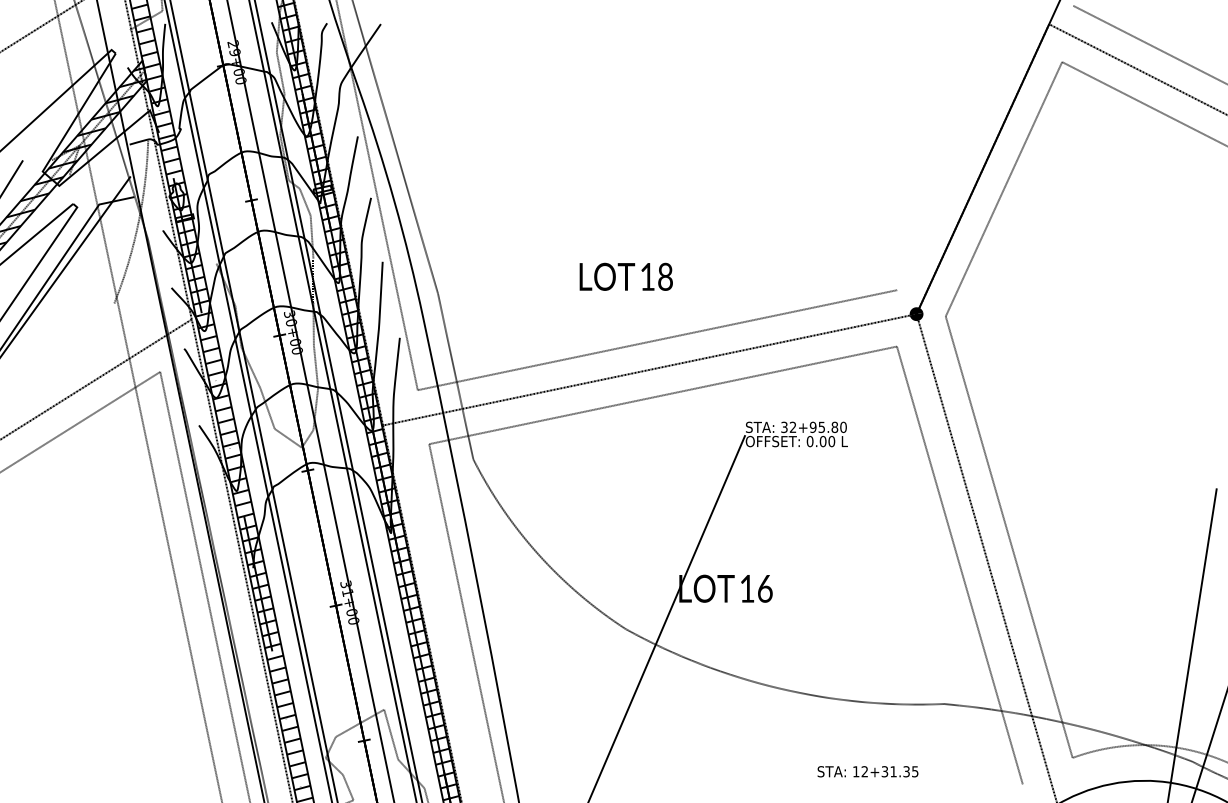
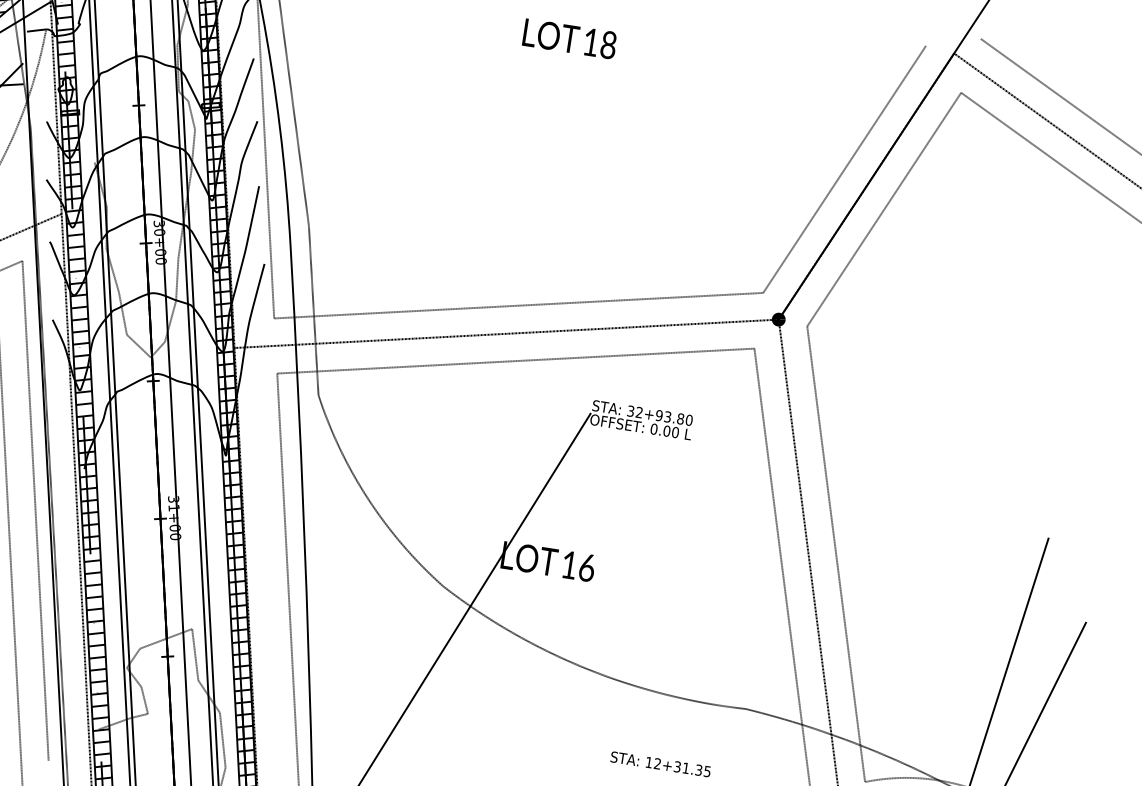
line: (958, 155) -> (844, 169), added
text: (625, 276) -> (569, 38), moved
text: (821, 426) -> (667, 416), 32+95.80 -> 32+93.80

